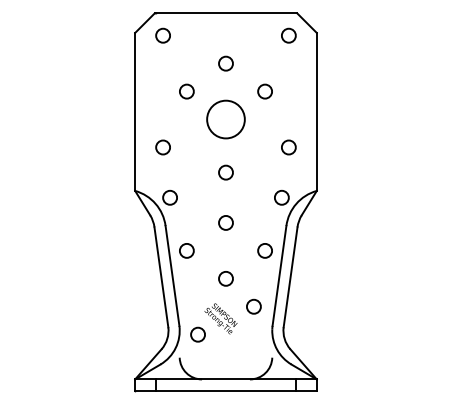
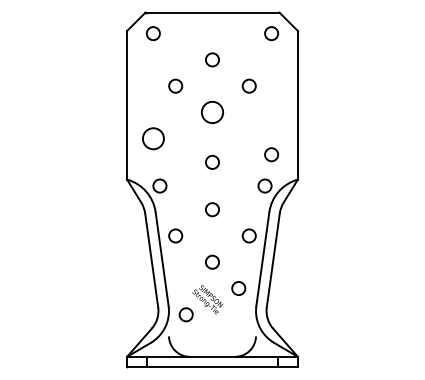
circle: (225, 119) -> (212, 112), size x0.6
circle: (162, 147) -> (152, 138), size x1.6
circle: (288, 147) -> (271, 154), moved

